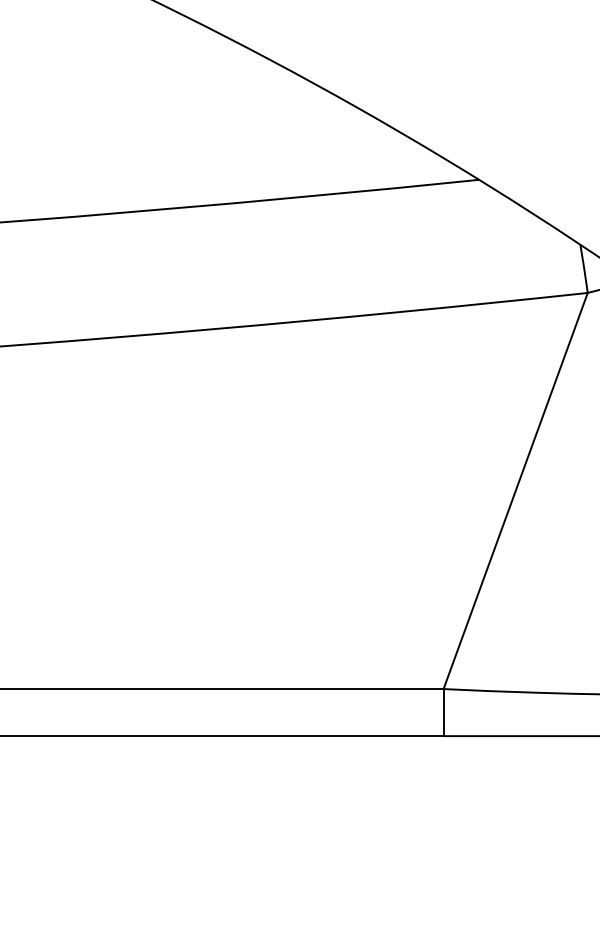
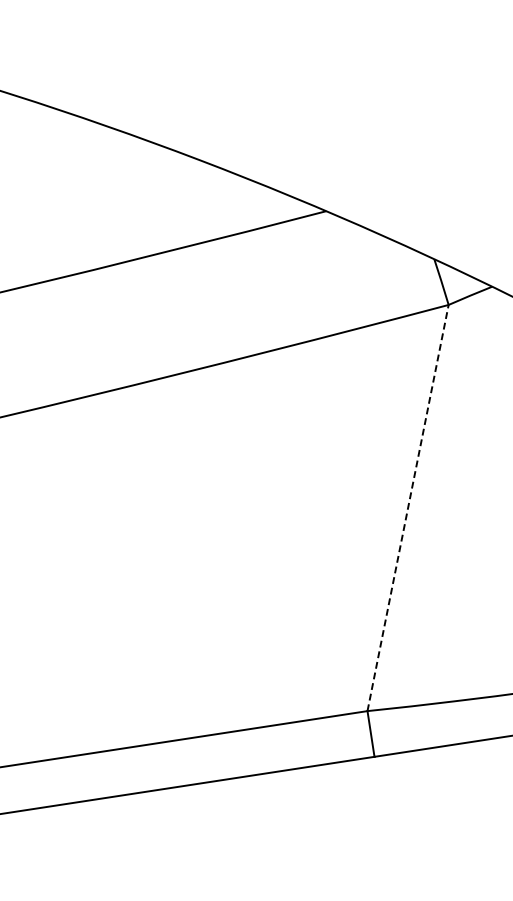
line: (515, 491) -> (407, 508), solid -> dashed

